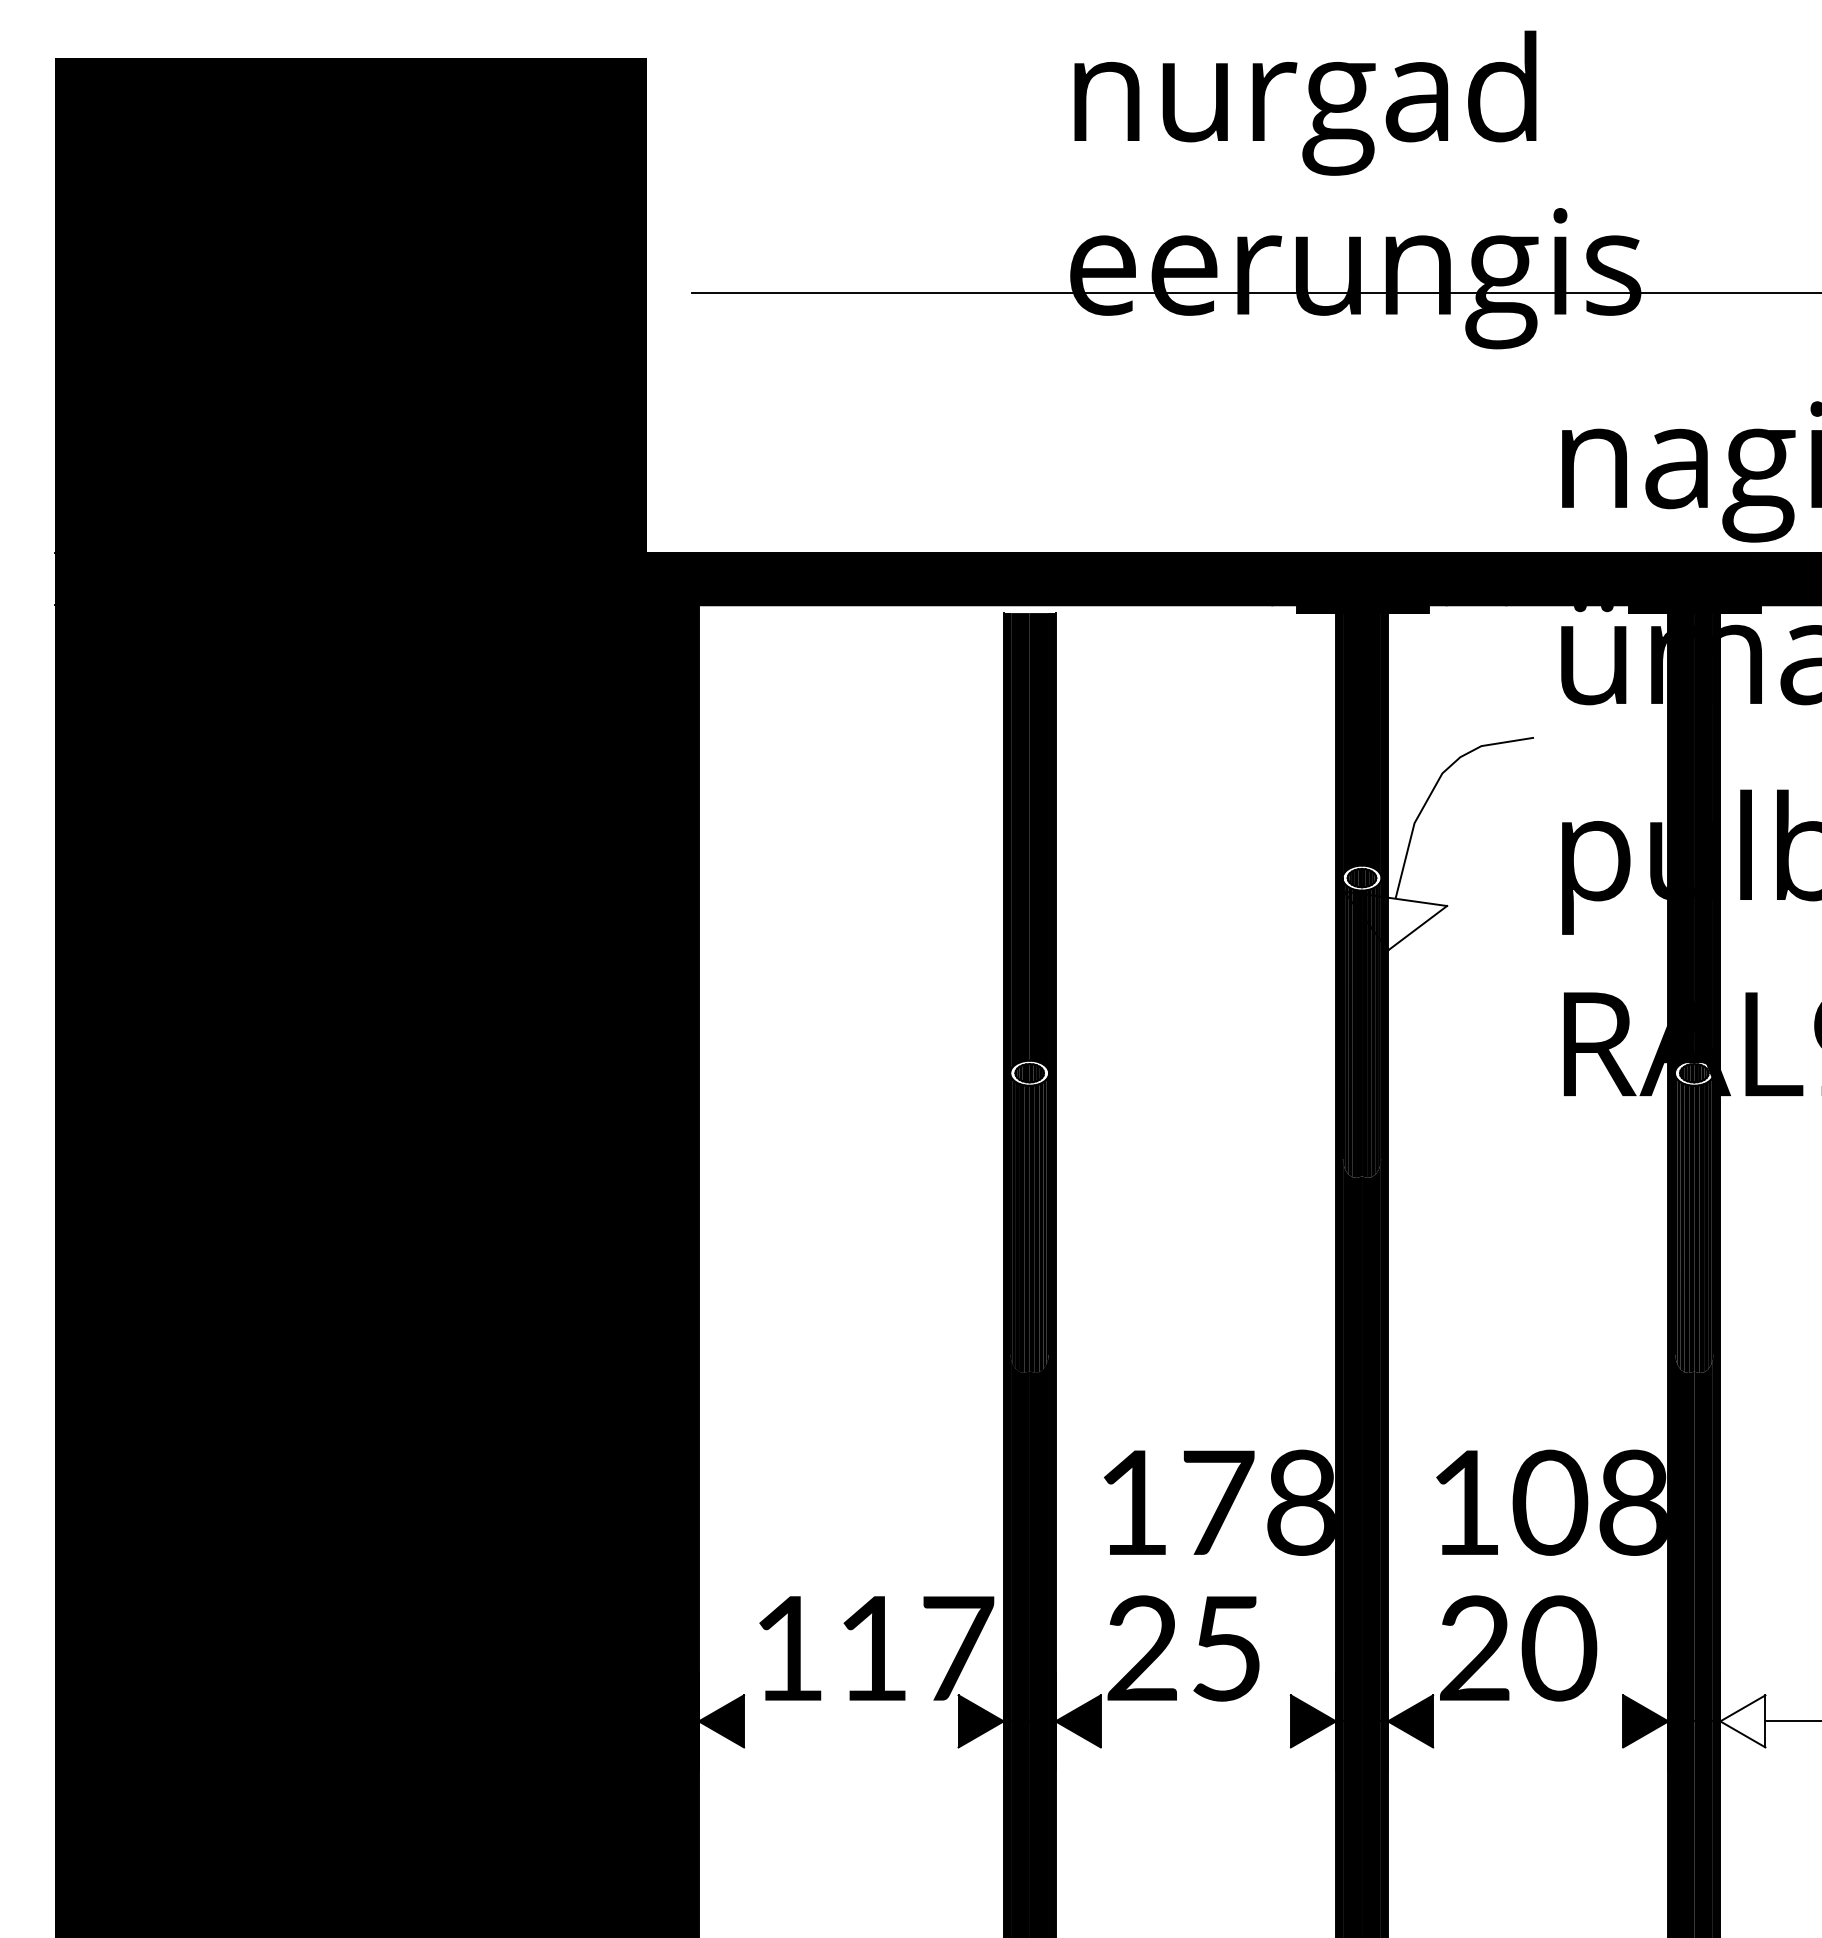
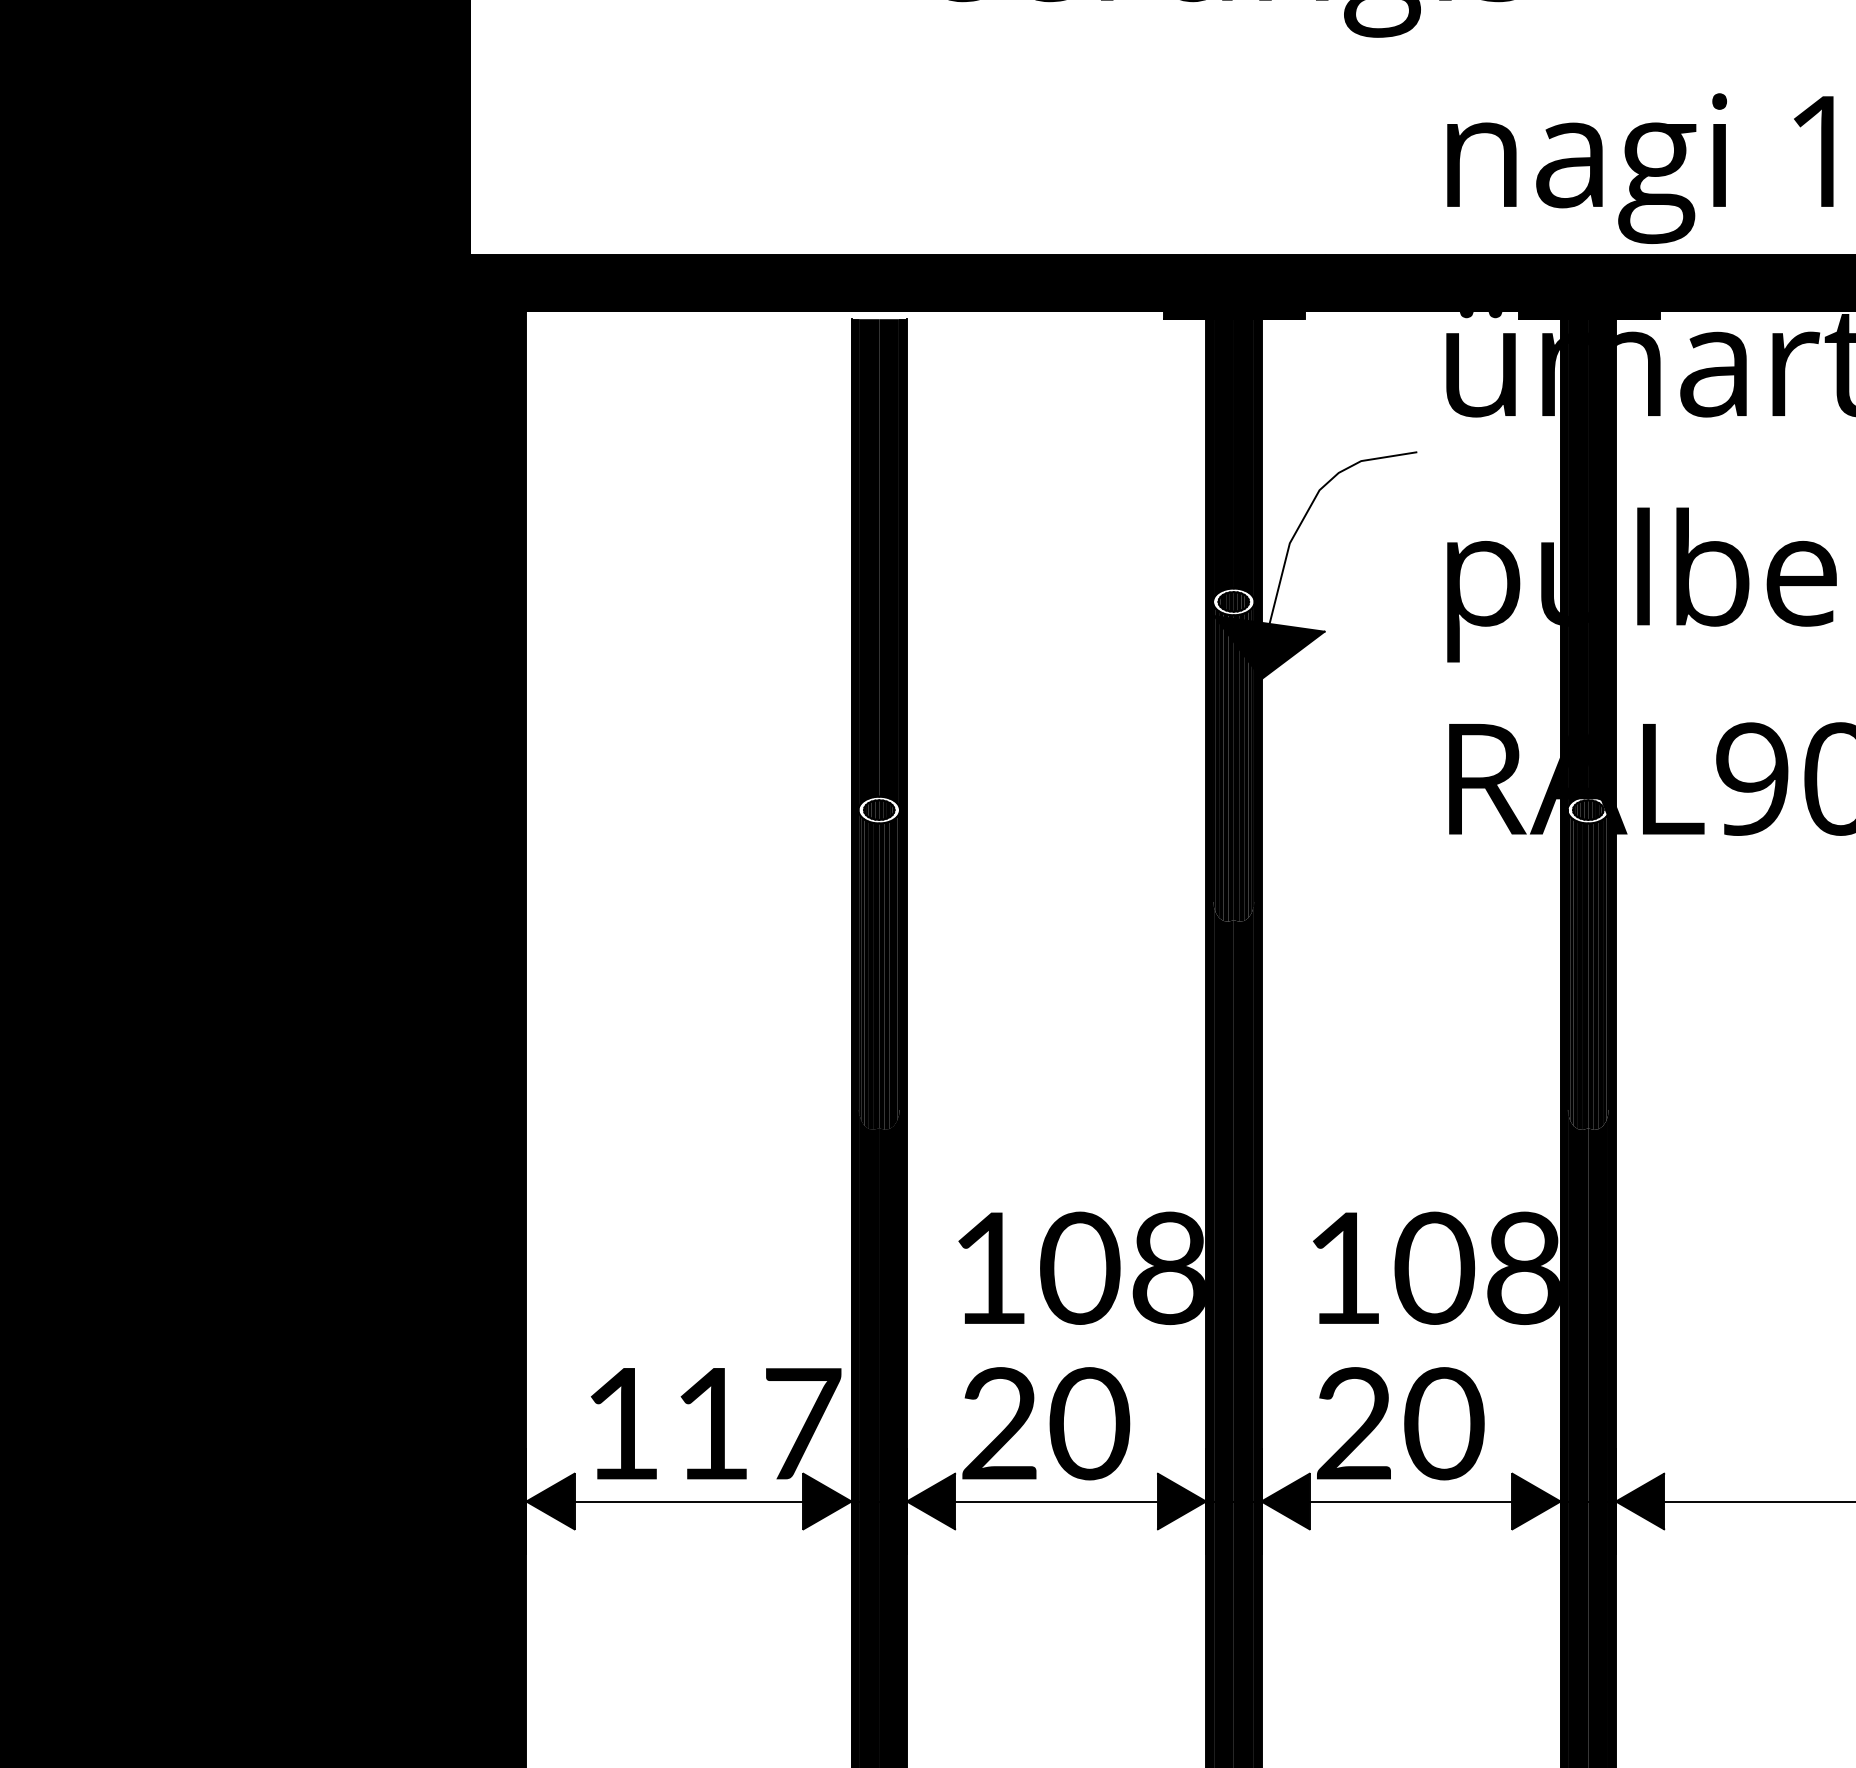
fill: (1395, 920) -> (1269, 647), added
text: (1217, 1502) -> (1079, 1268), 178 -> 108
text: (1226, 1648) -> (1089, 1423), 25 -> 20
line: (851, 1721) -> (689, 1501), added
line: (1195, 1721) -> (1056, 1501), added
line: (1528, 1721) -> (1411, 1501), added
fill: (1742, 1721) -> (1639, 1501), added

